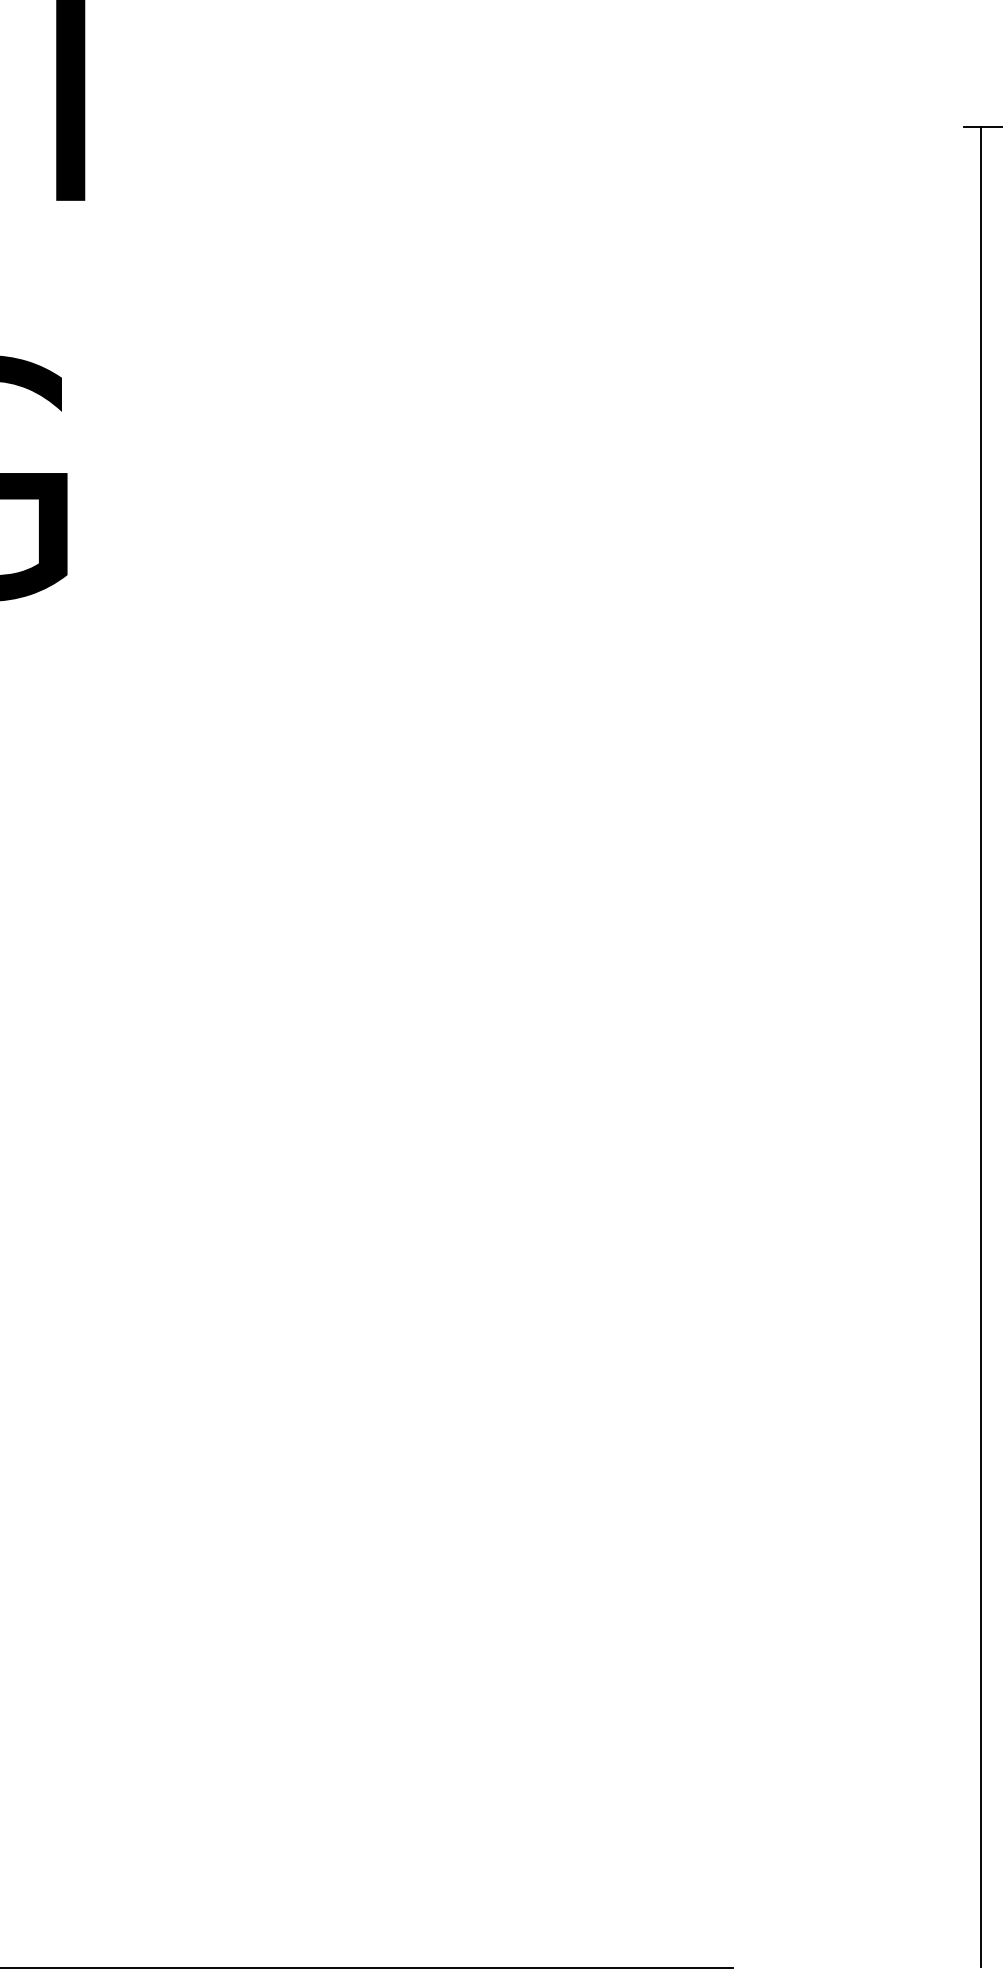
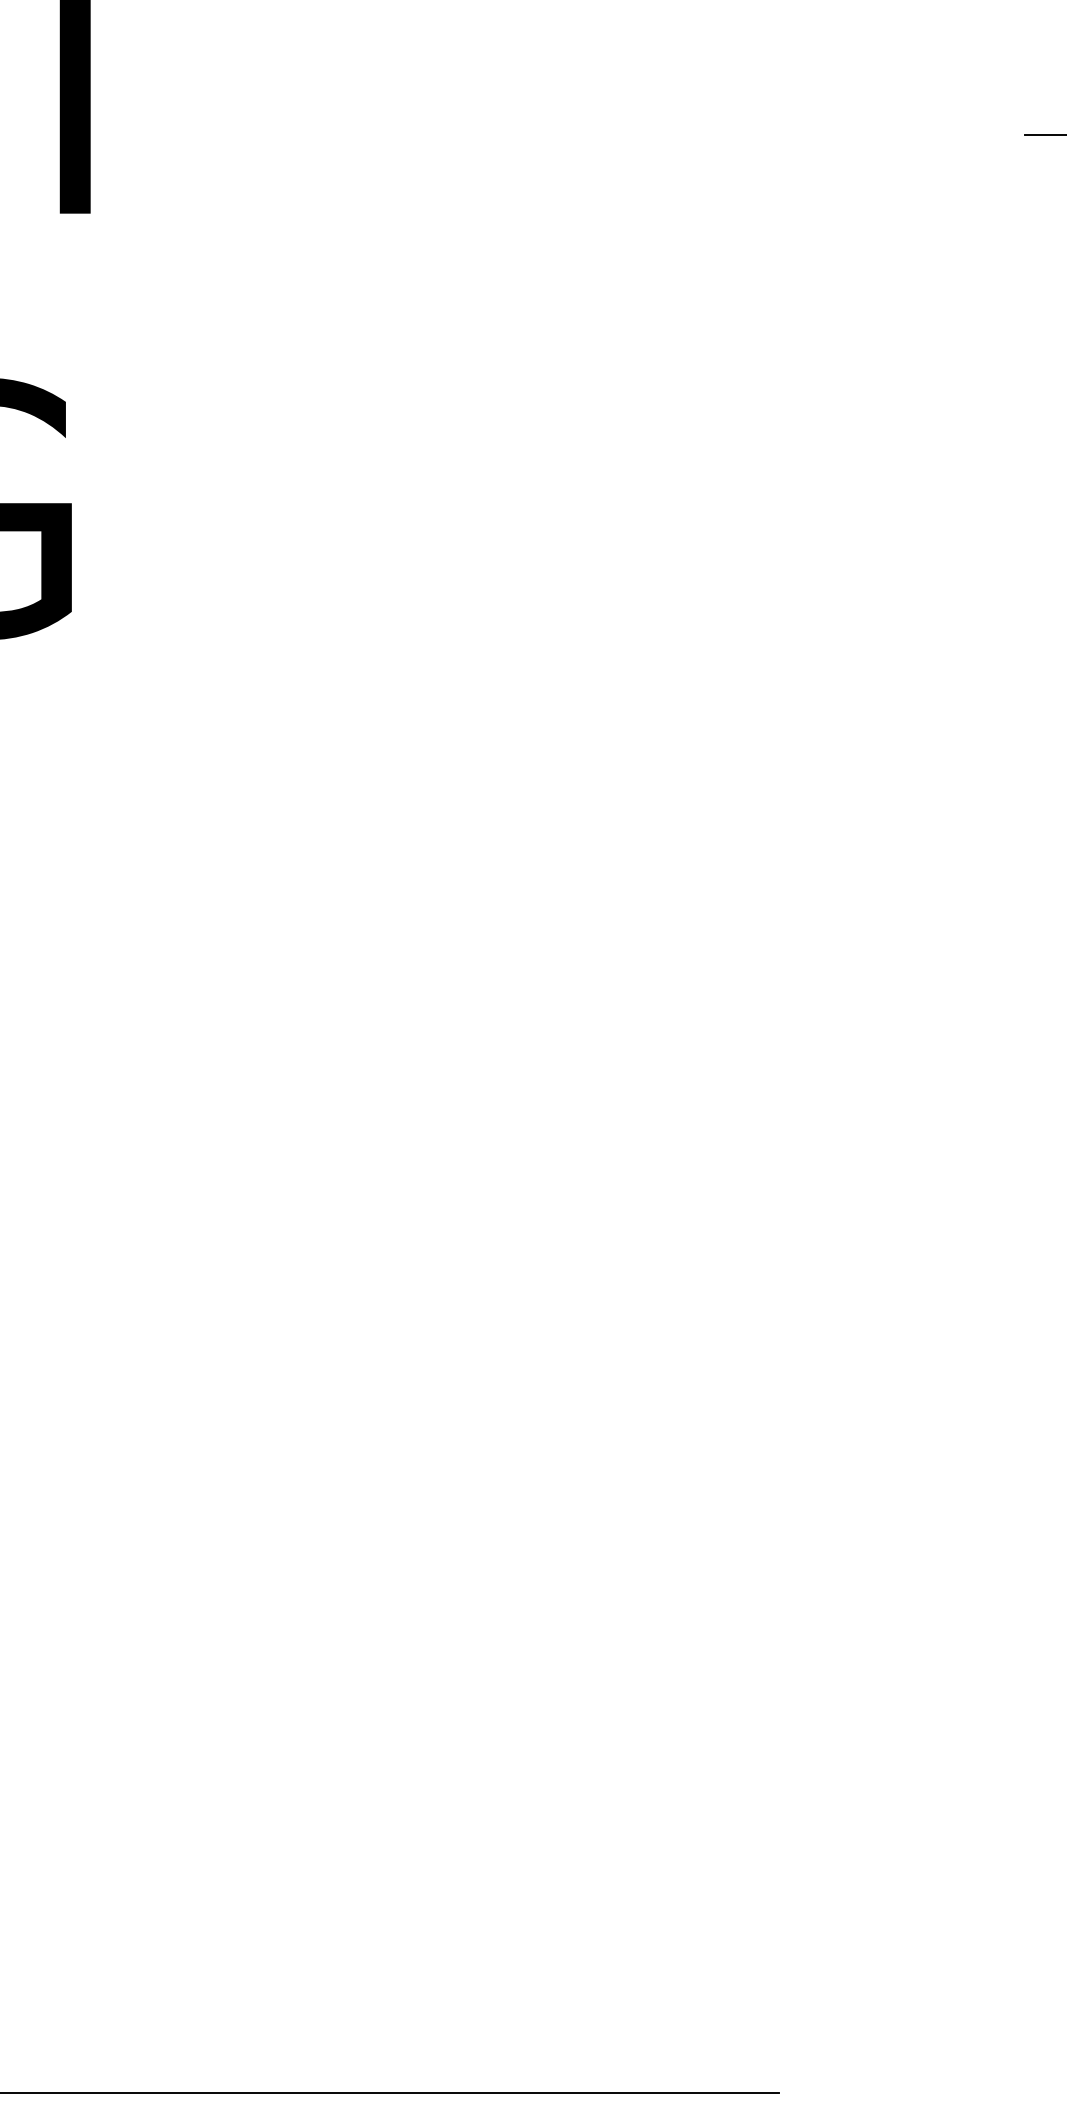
line: (981, 1047) -> (1044, 1114), removed

